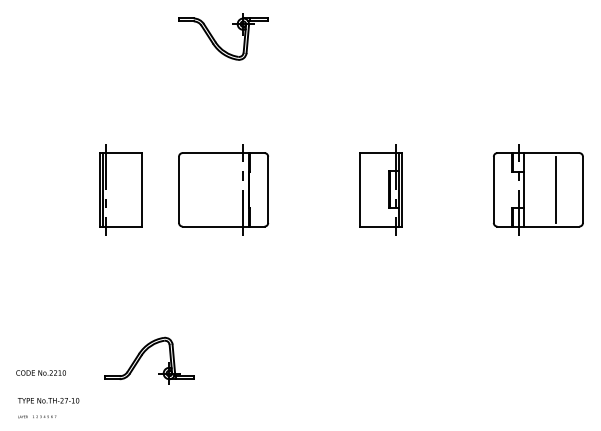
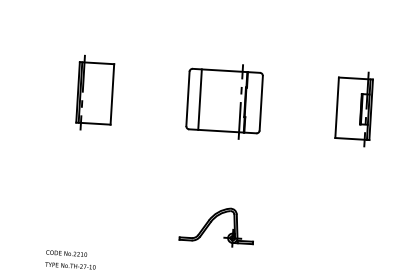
part: (120, 189) -> (94, 93), moved
line: (193, 189) -> (199, 99), added
part: (142, 356) -> (211, 222), moved
text: (40, 372) -> (66, 253), moved

